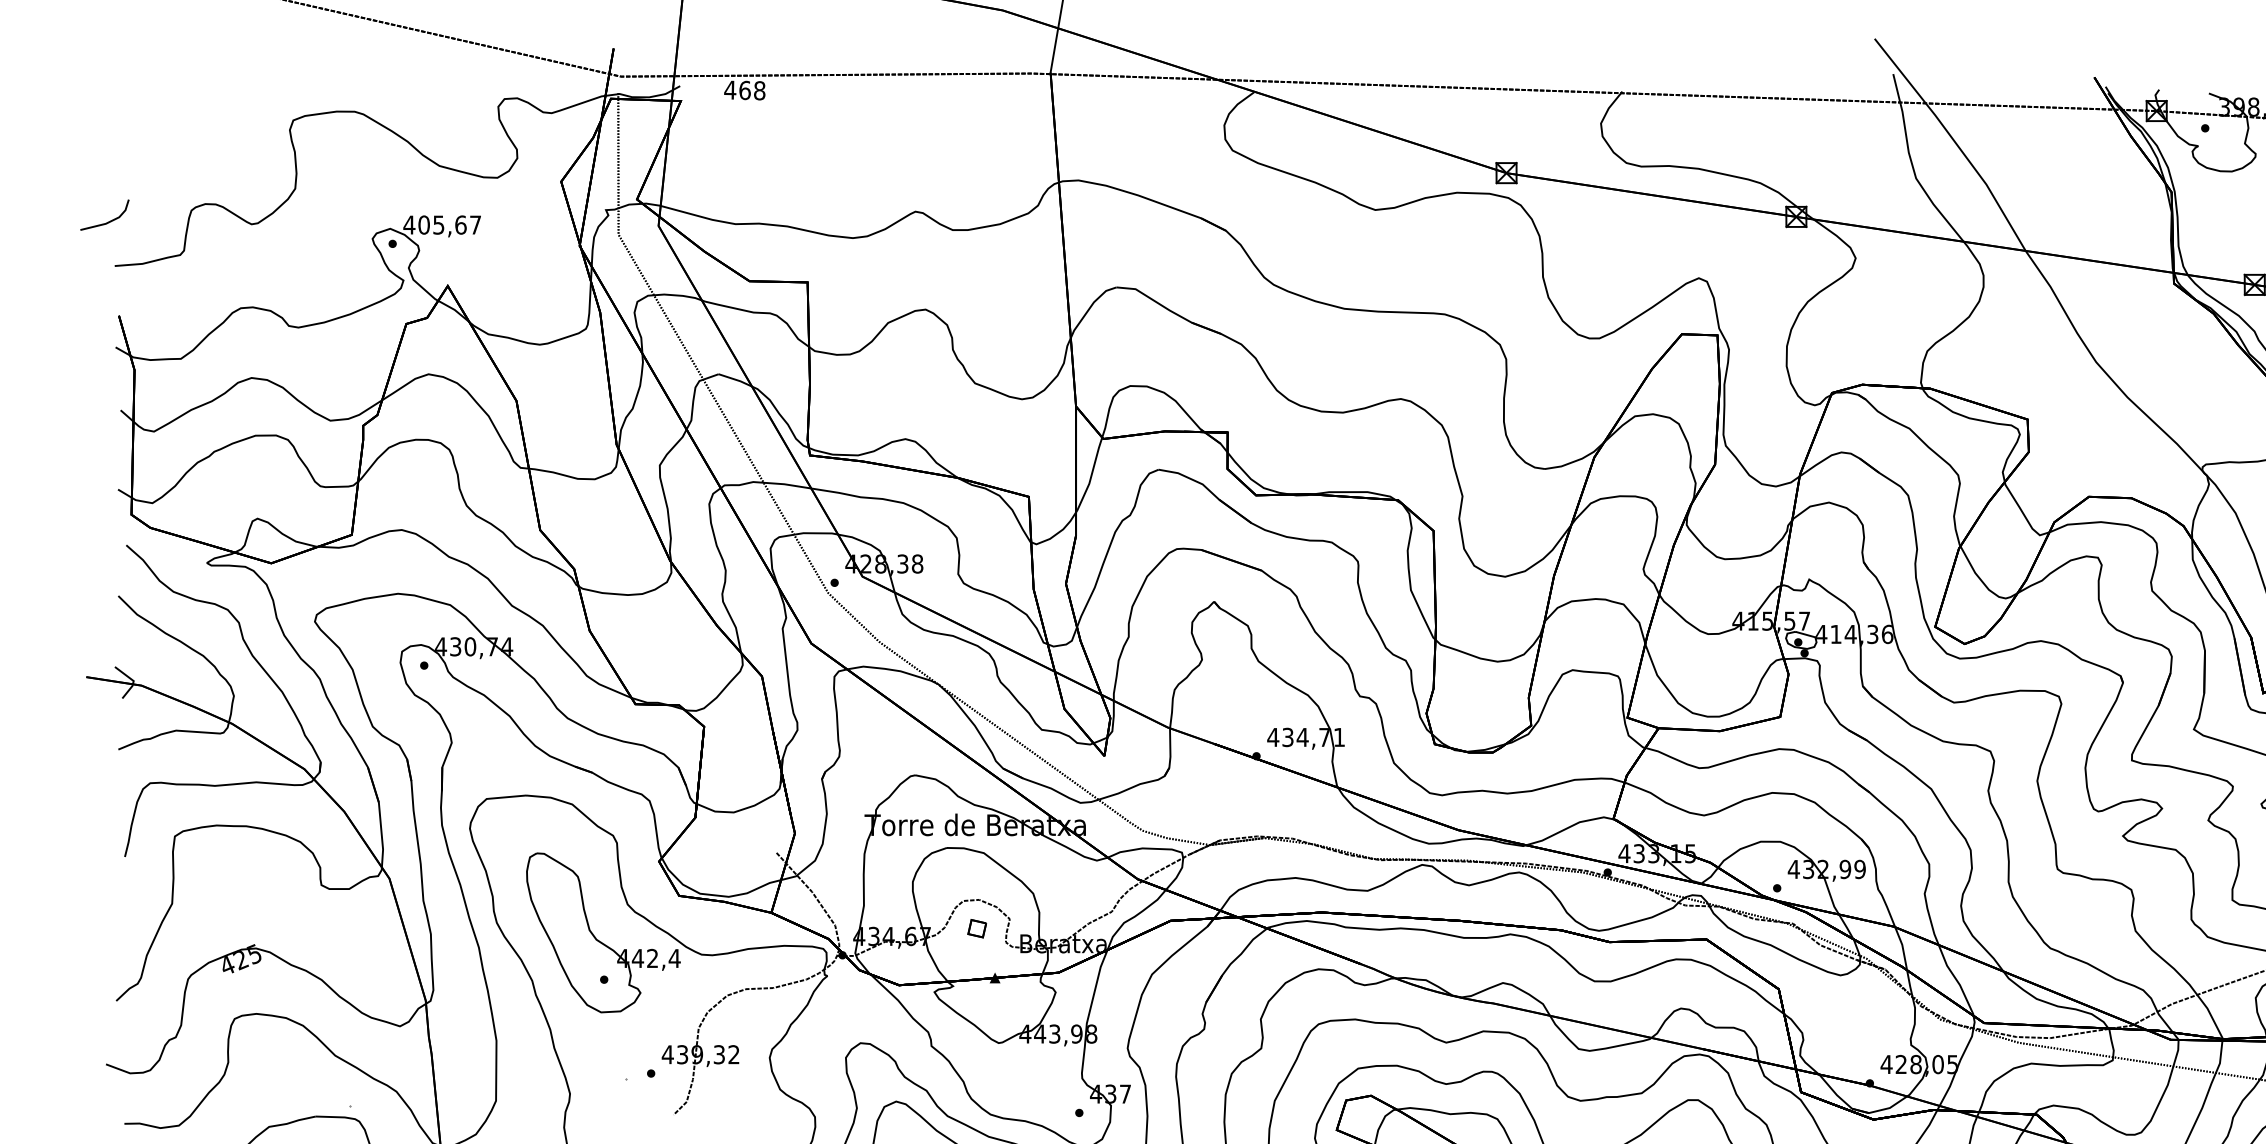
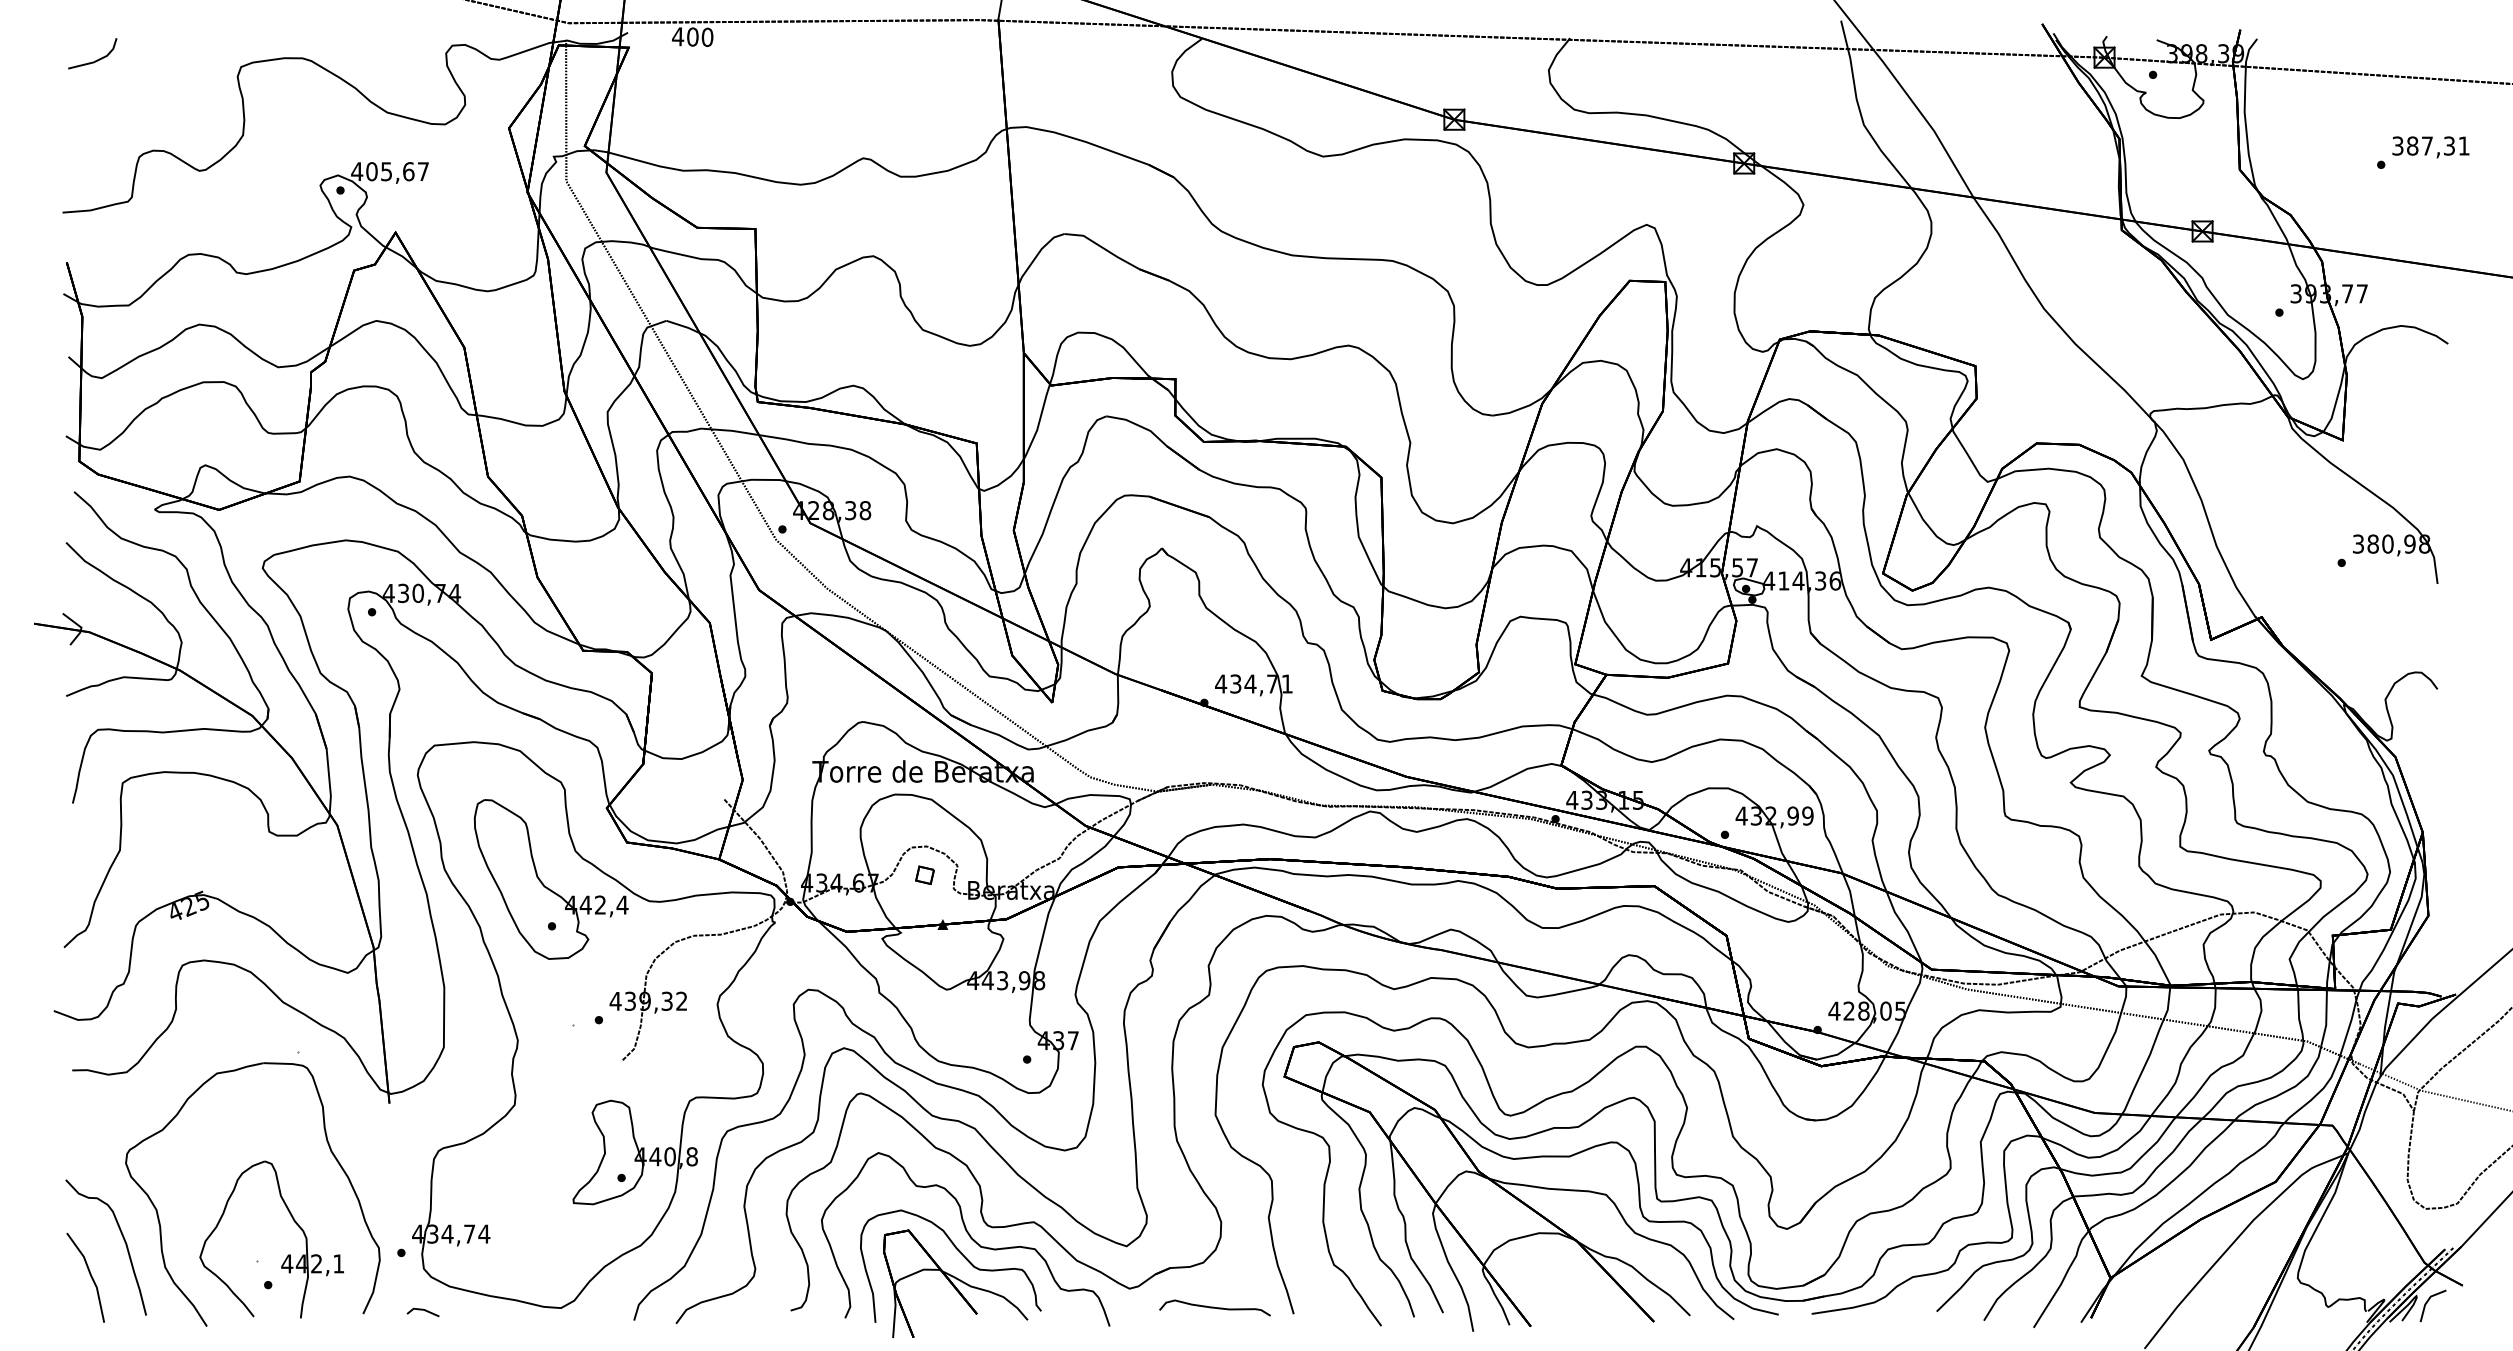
text: (752, 89) -> (700, 36), 468 -> 400
line: (107, 221) -> (95, 60), moved

